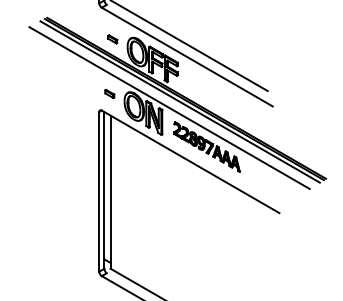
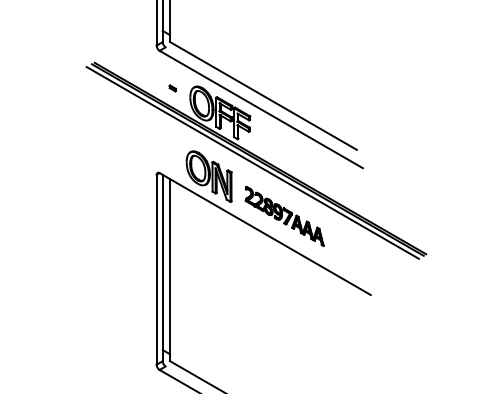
part: (112, 39) -> (172, 88), size x0.6
part: (109, 94) -> (168, 153), removed
line: (168, 107) -> (239, 169), removed

